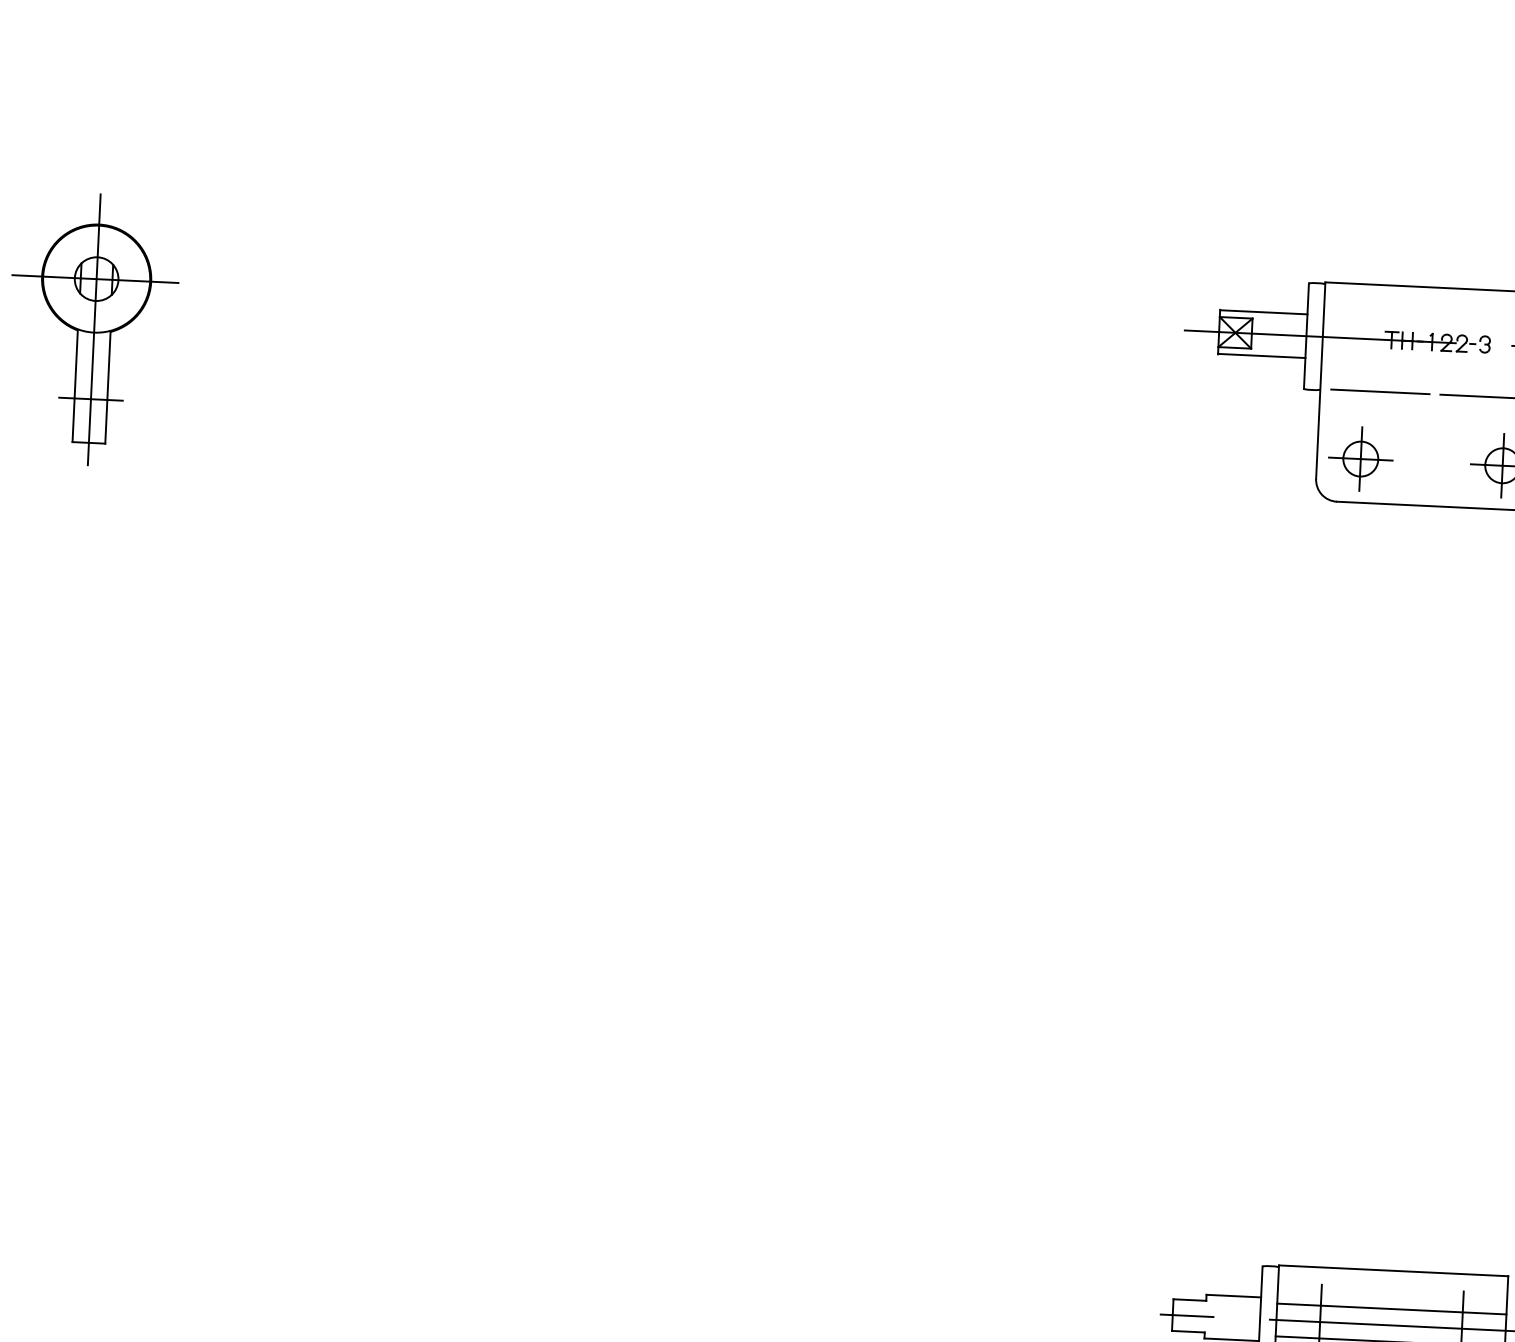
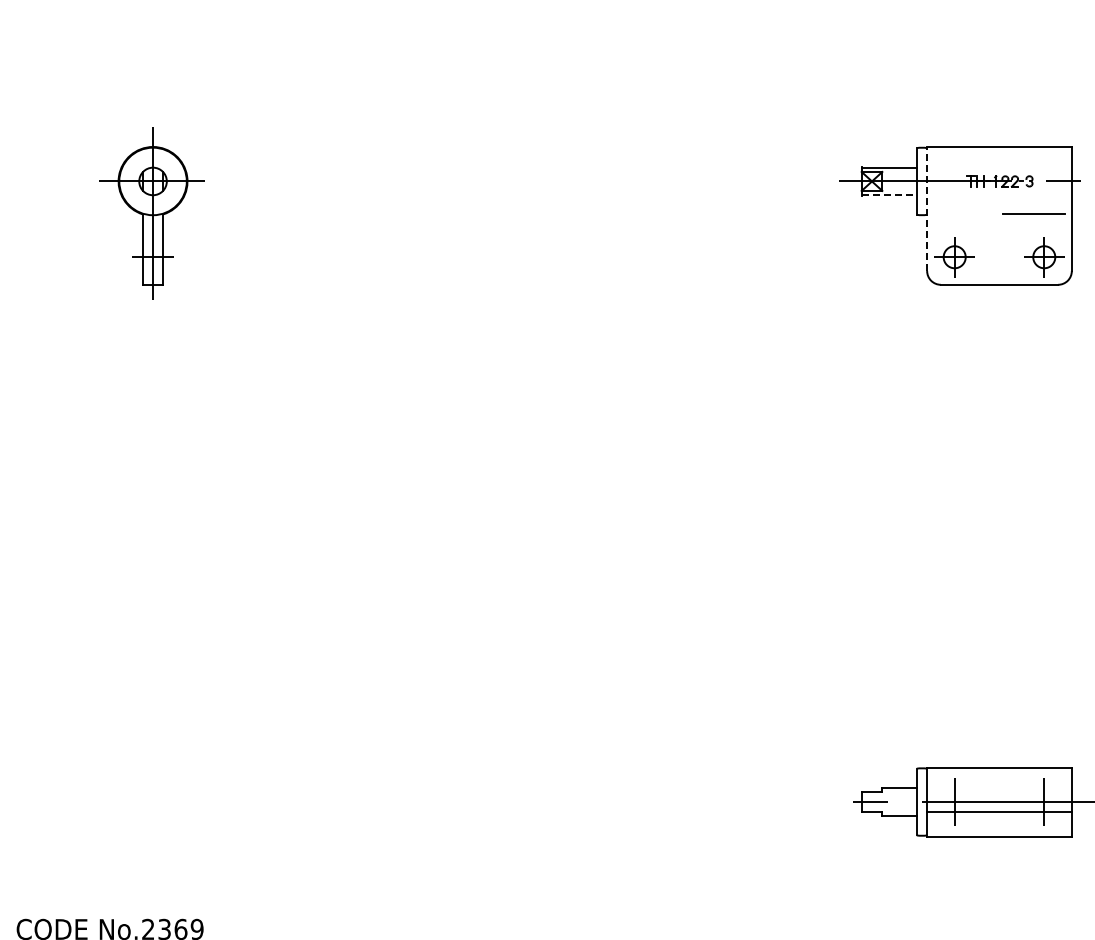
line: (1262, 356) -> (889, 195), solid -> dashed
line: (1321, 379) -> (927, 208), solid -> dashed
line: (1381, 392) -> (965, 214), removed
line: (1391, 1308) -> (999, 791), removed

